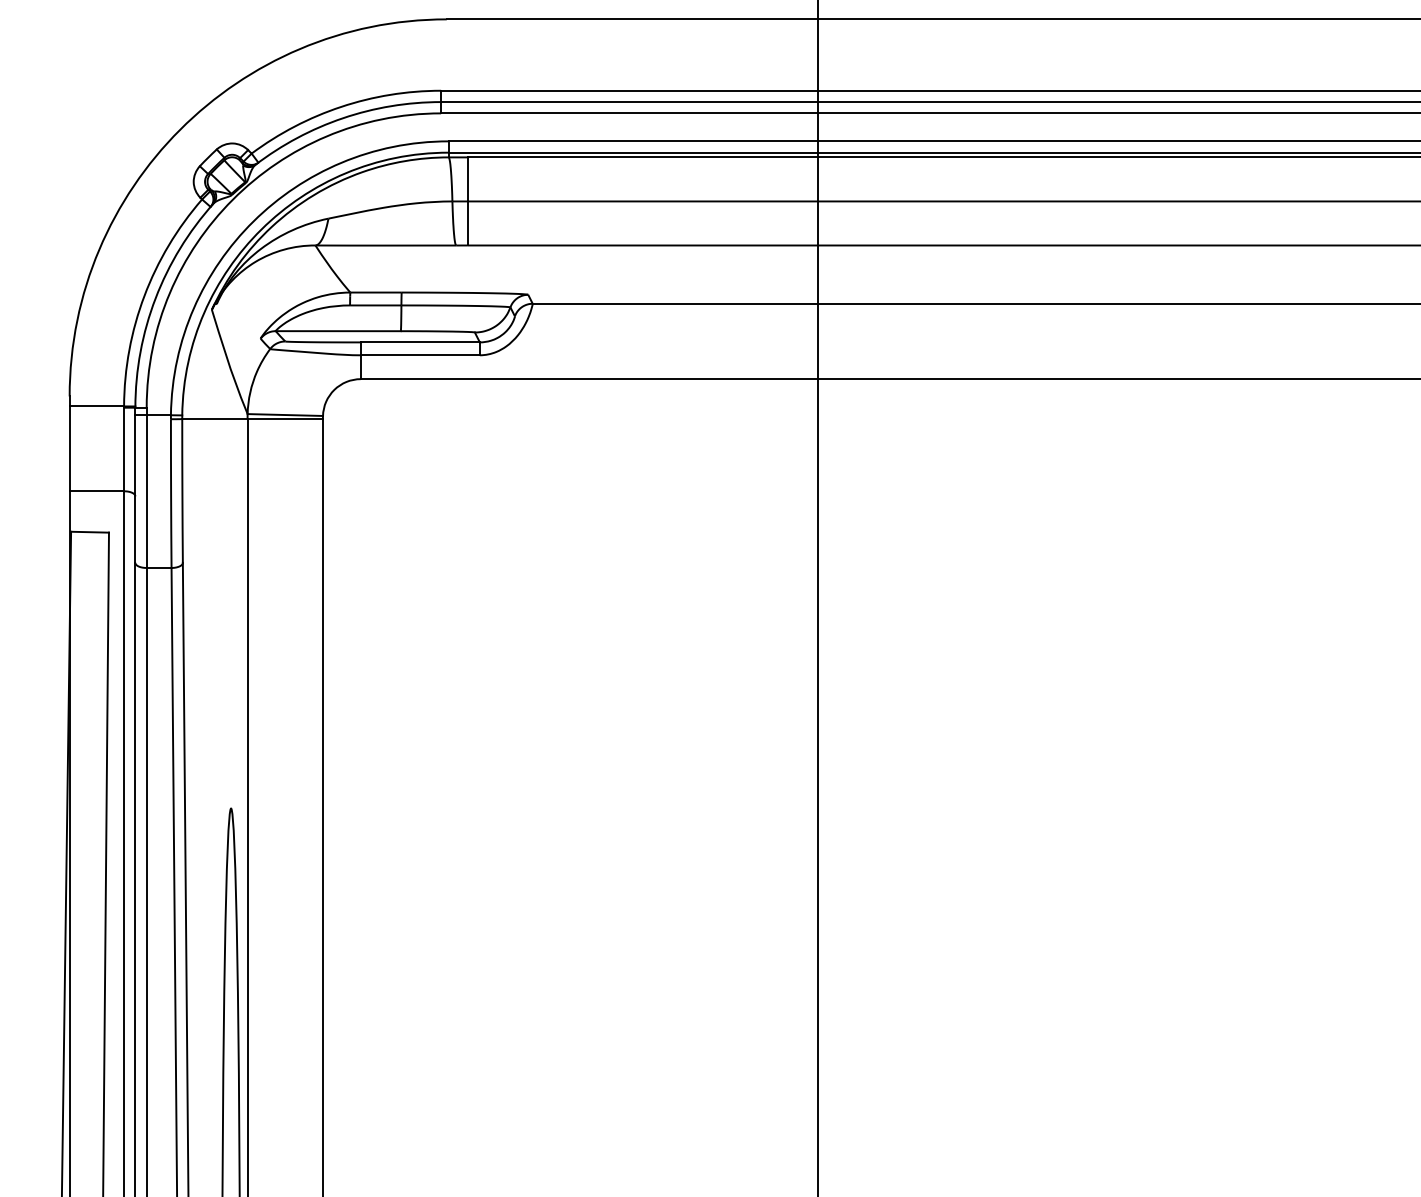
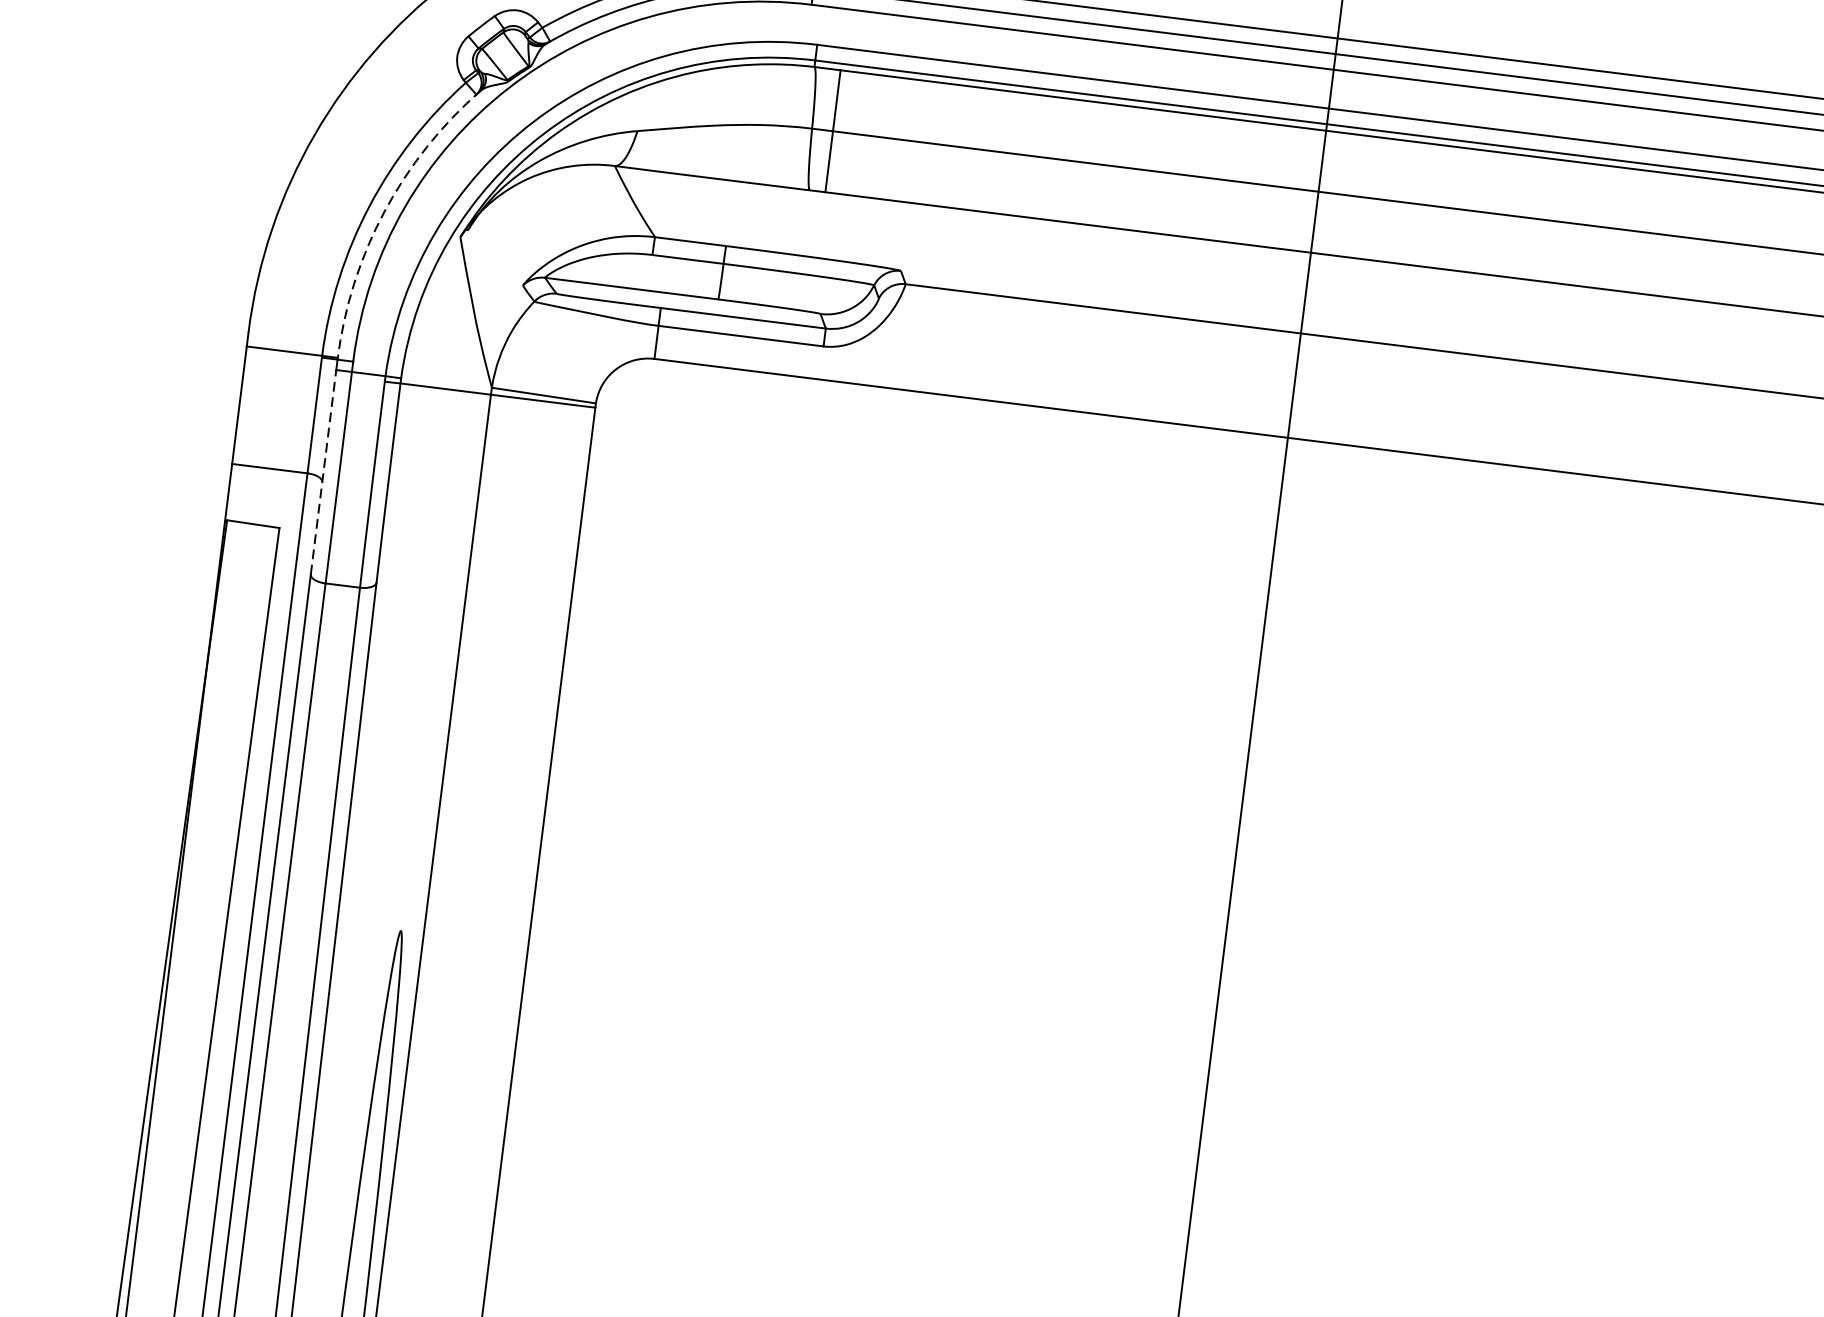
arc: (155, 298) -> (384, 211), solid -> dashed
line: (135, 489) -> (323, 472), solid -> dashed

